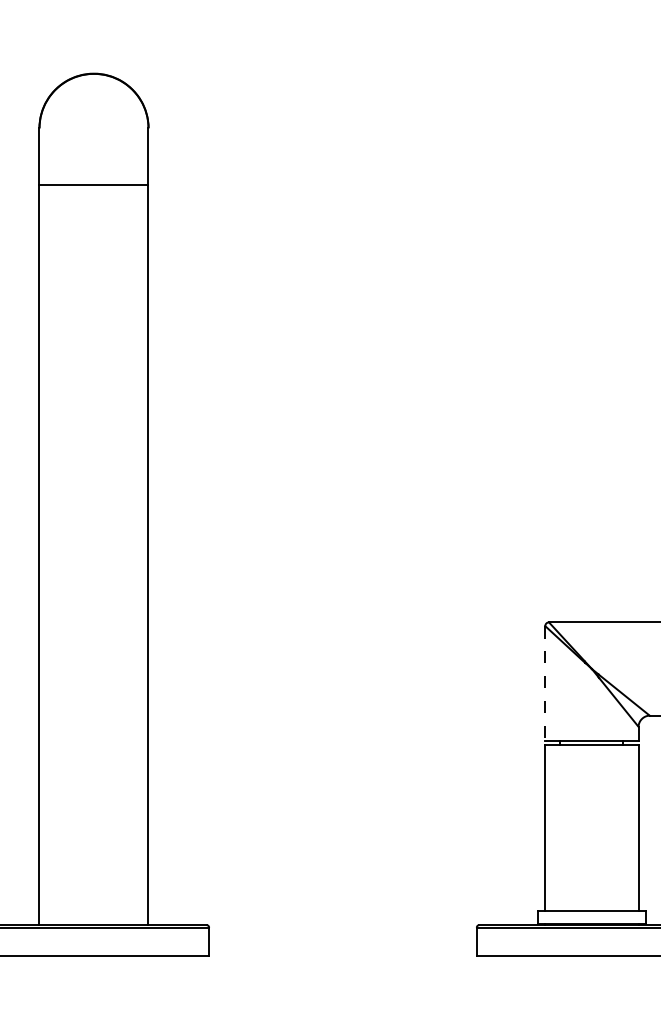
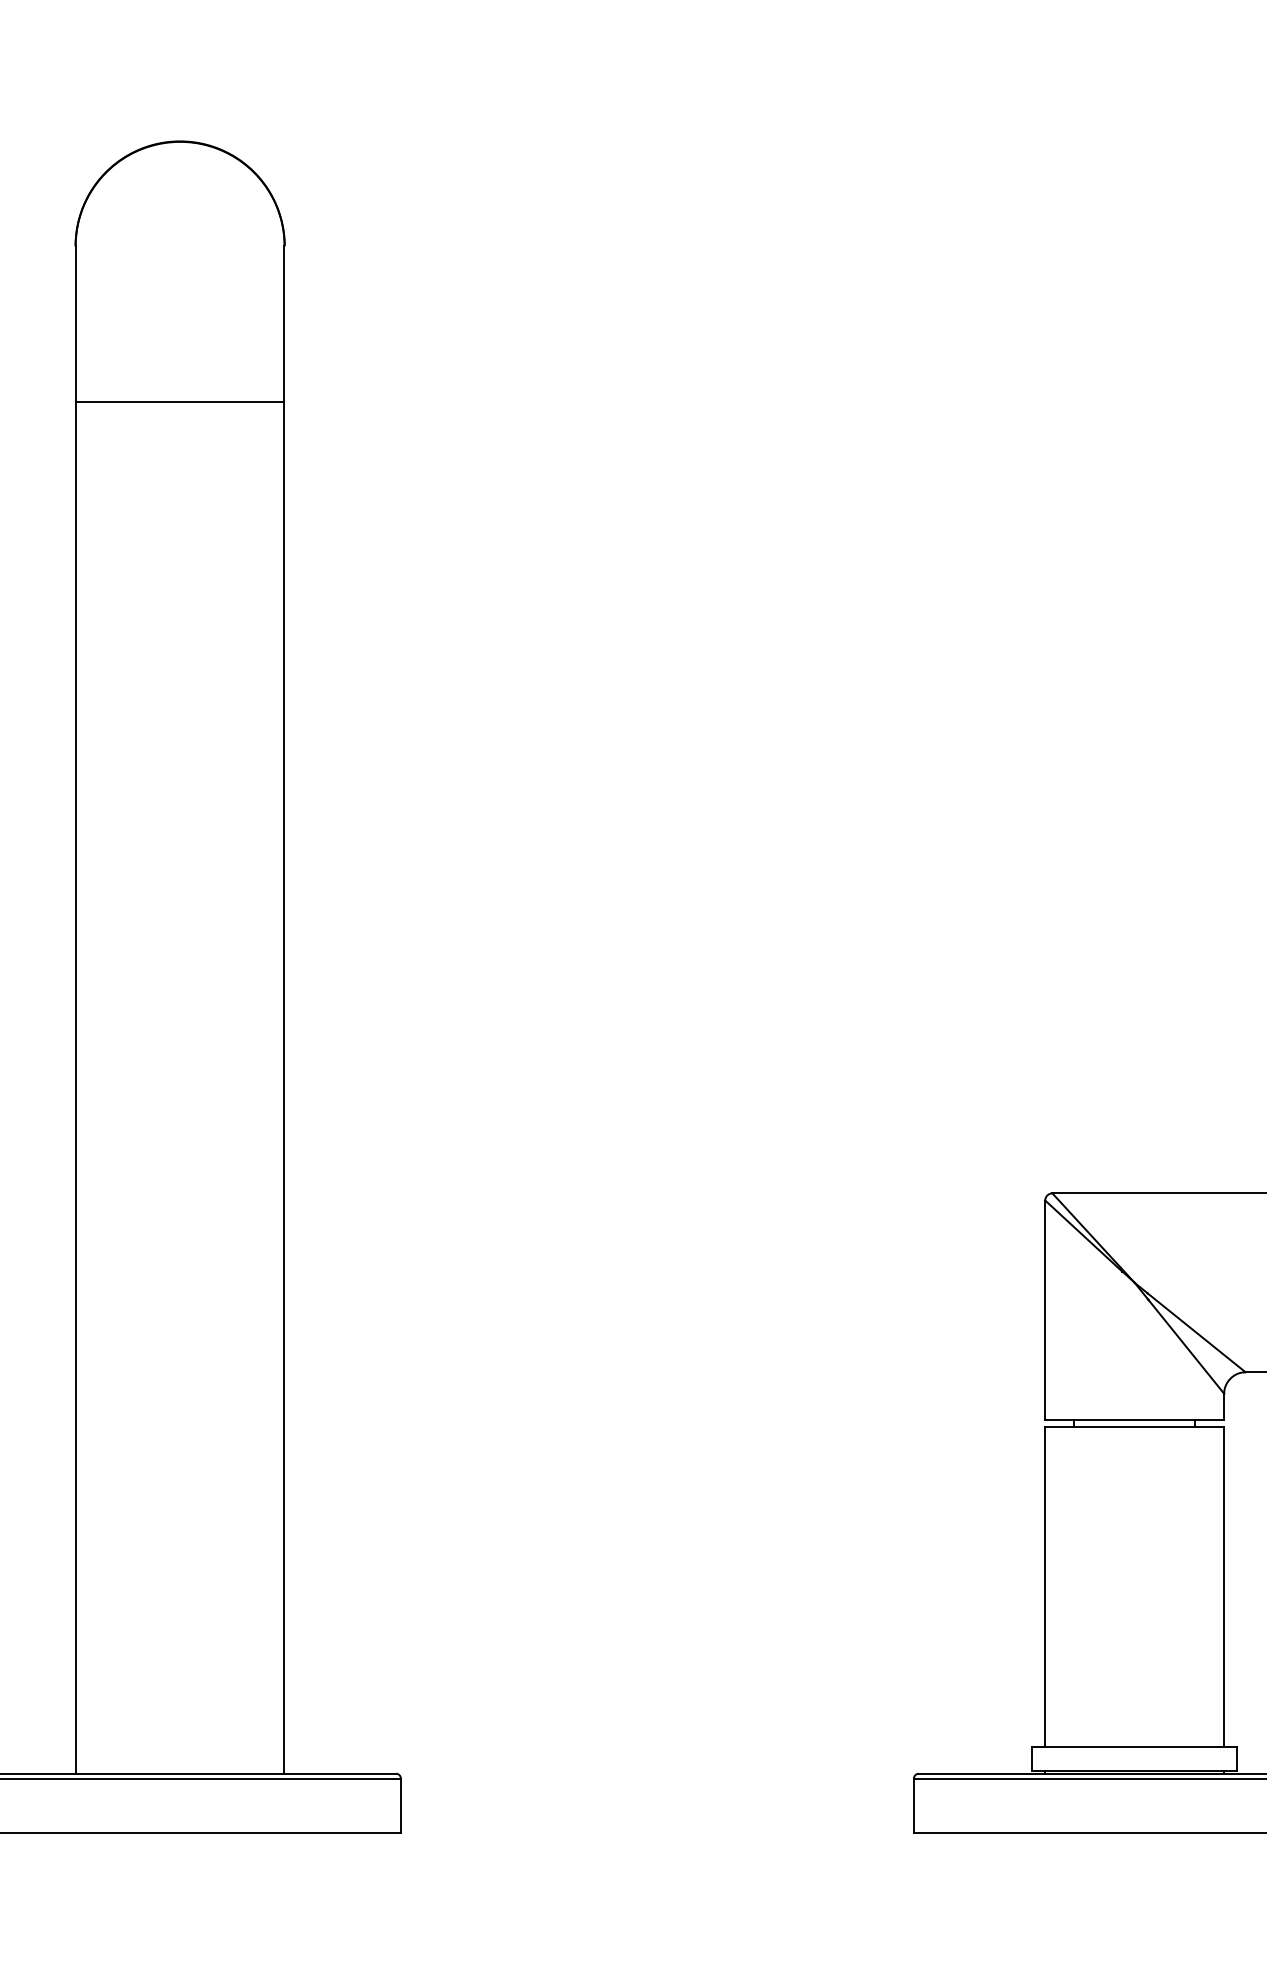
line: (93, 185) -> (179, 401), moved
line: (545, 683) -> (1045, 1310), dashed -> solid

